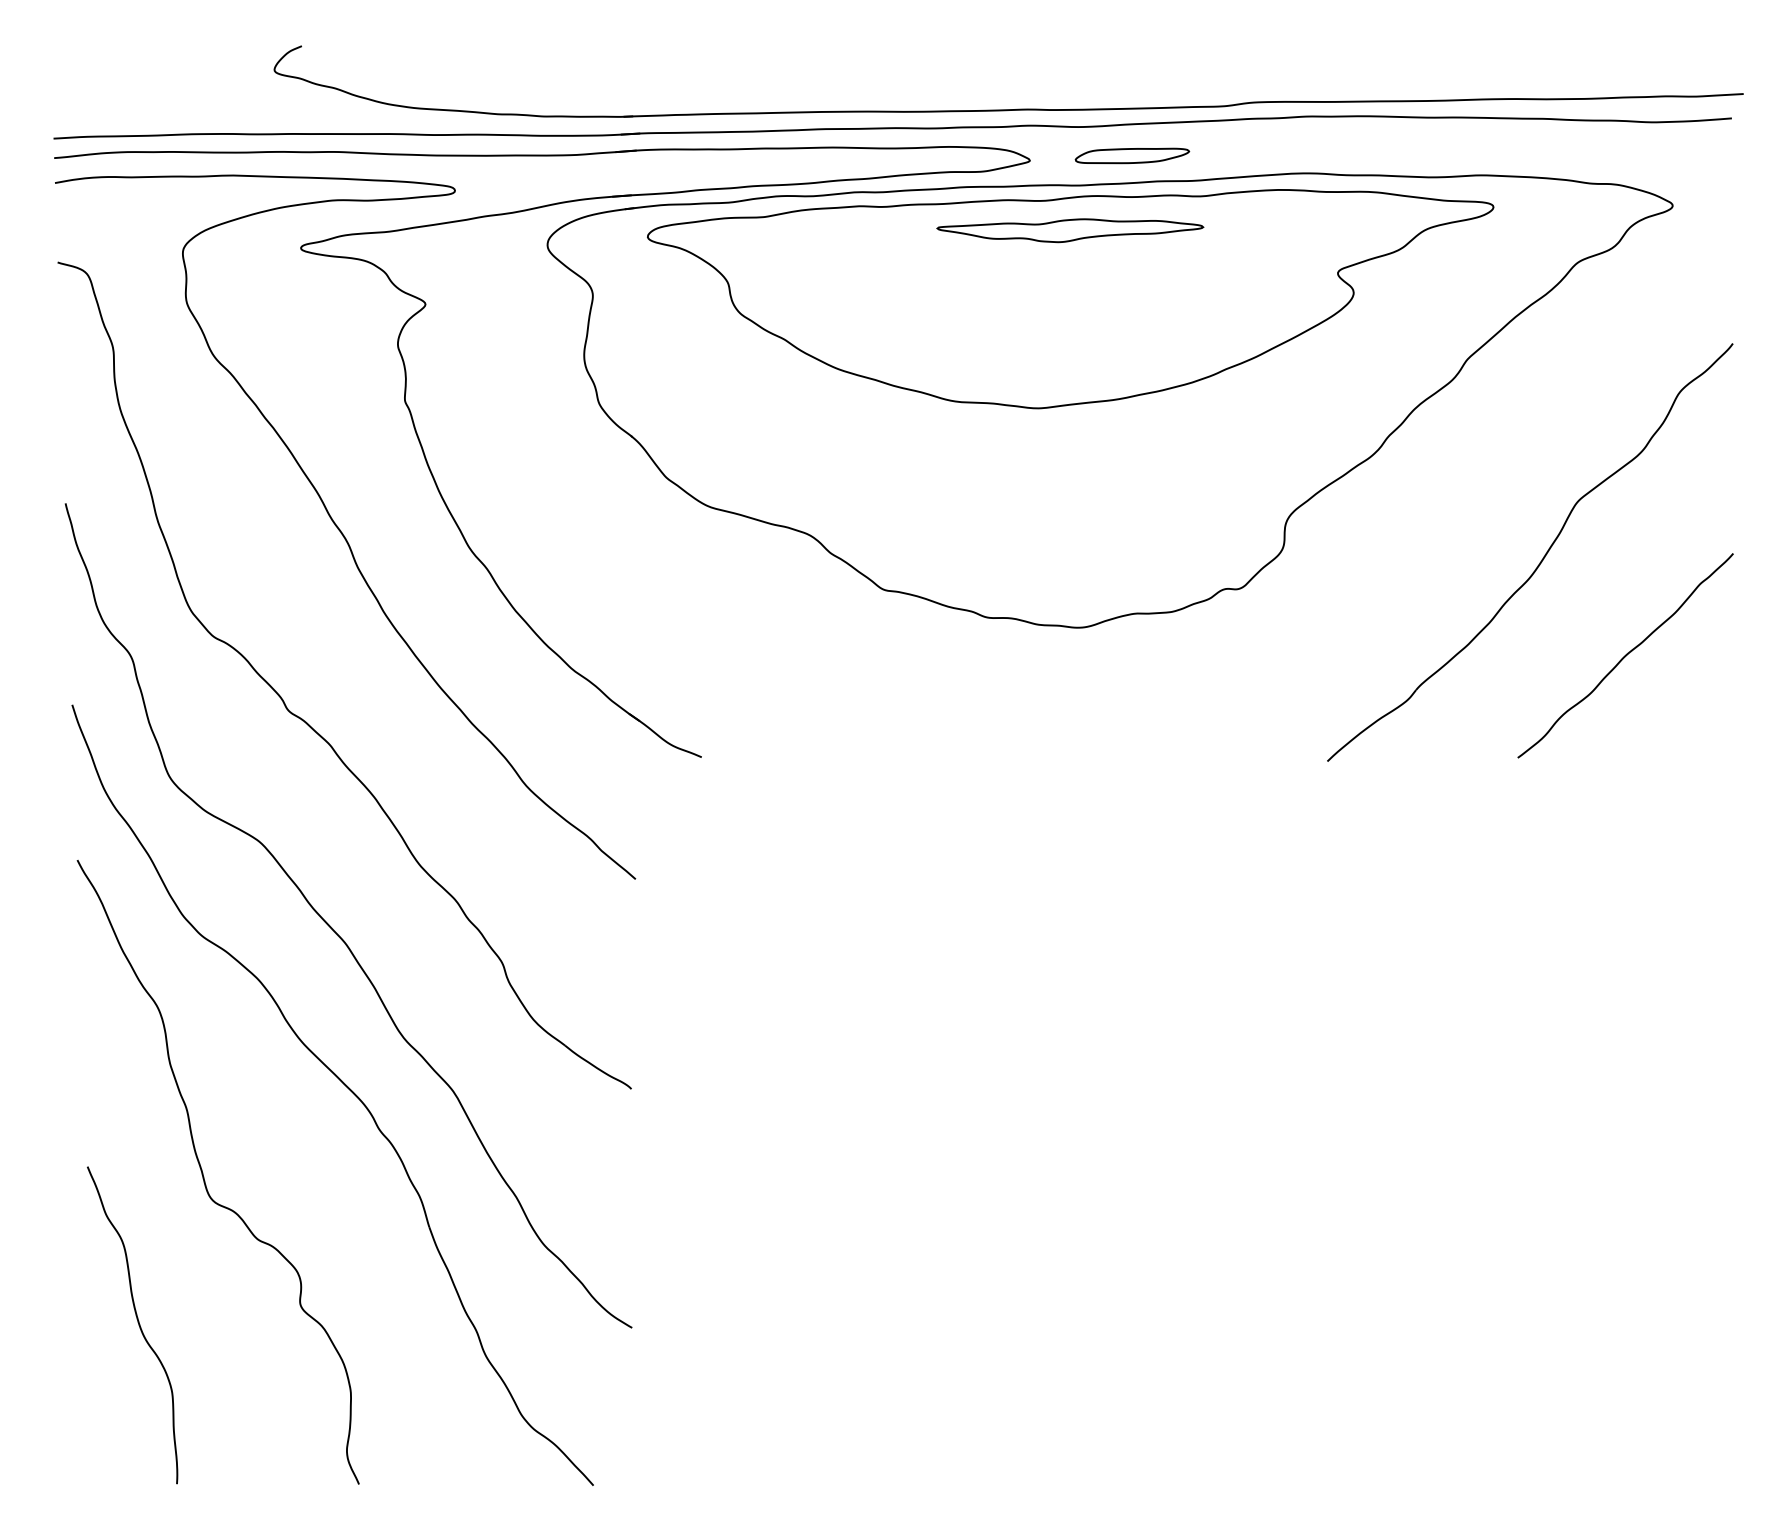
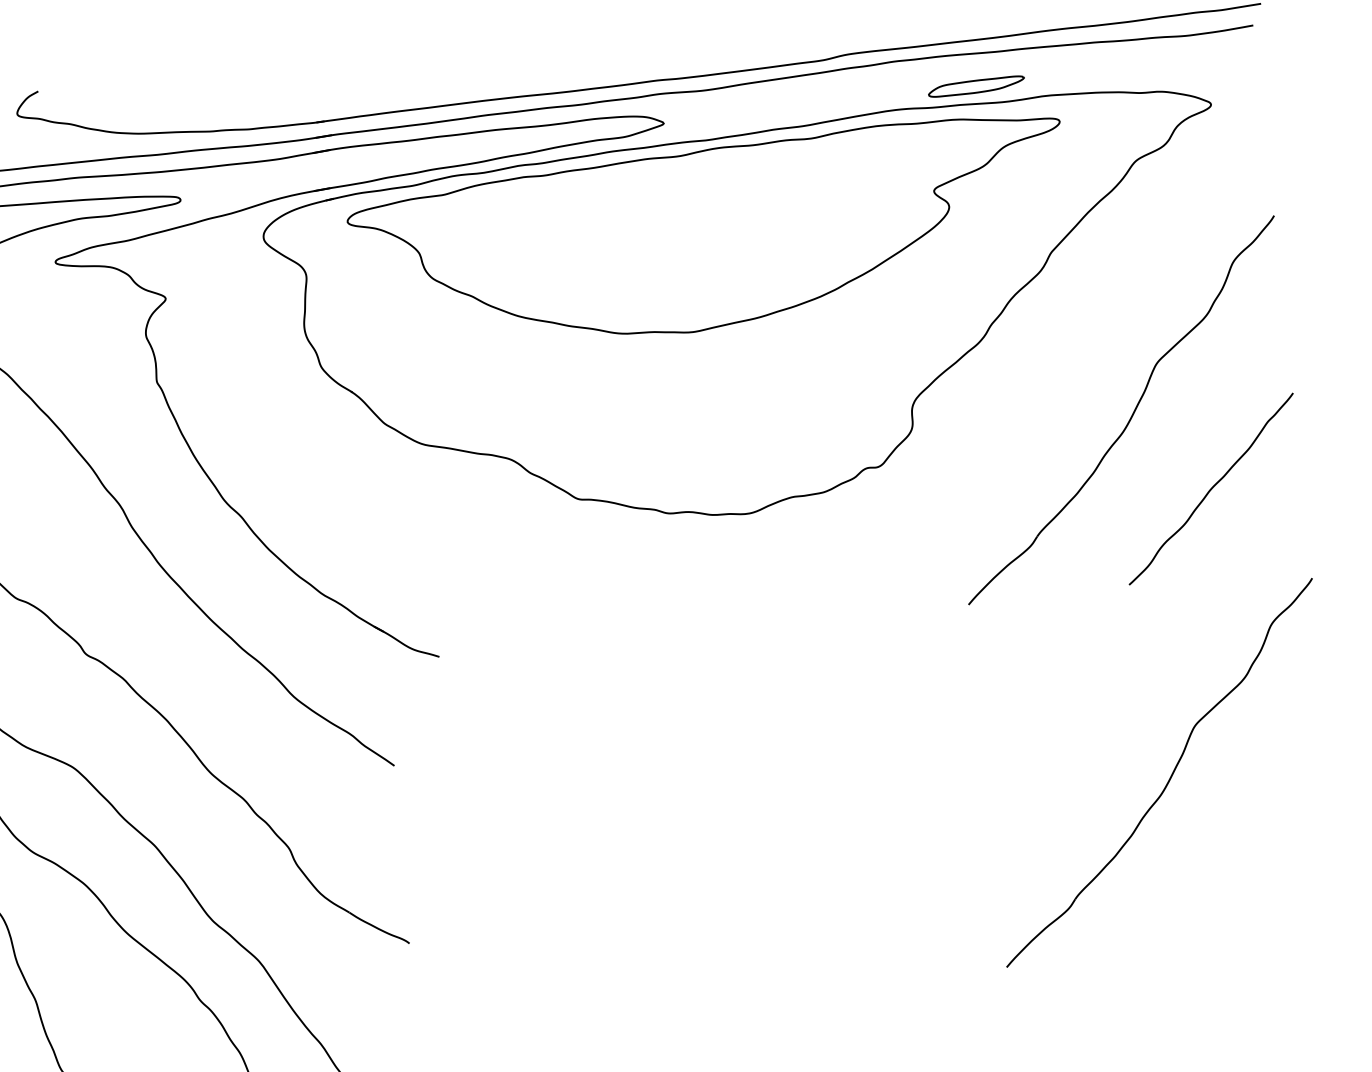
part: (1132, 155) -> (976, 86), moved
part: (1070, 230) -> (704, 178), removed
part: (1541, 988) -> (1169, 777), added

